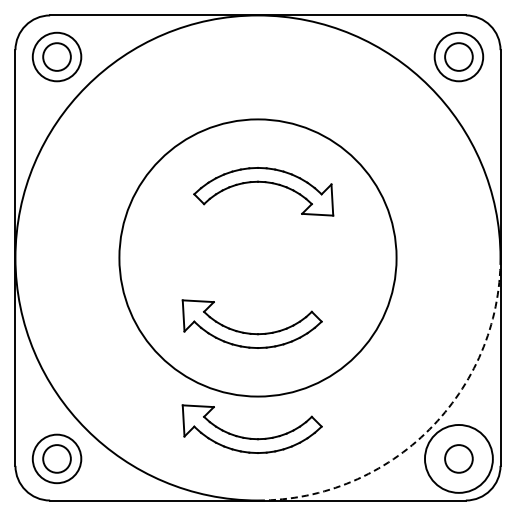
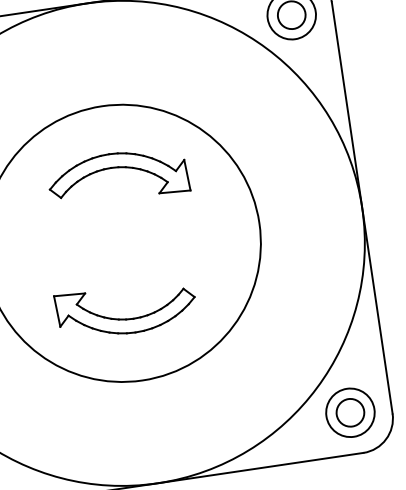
arc: (429, 429) -> (317, 387), dashed -> solid
part: (250, 437) -> (141, 422), removed
circle: (458, 458) -> (349, 412), size x0.71

